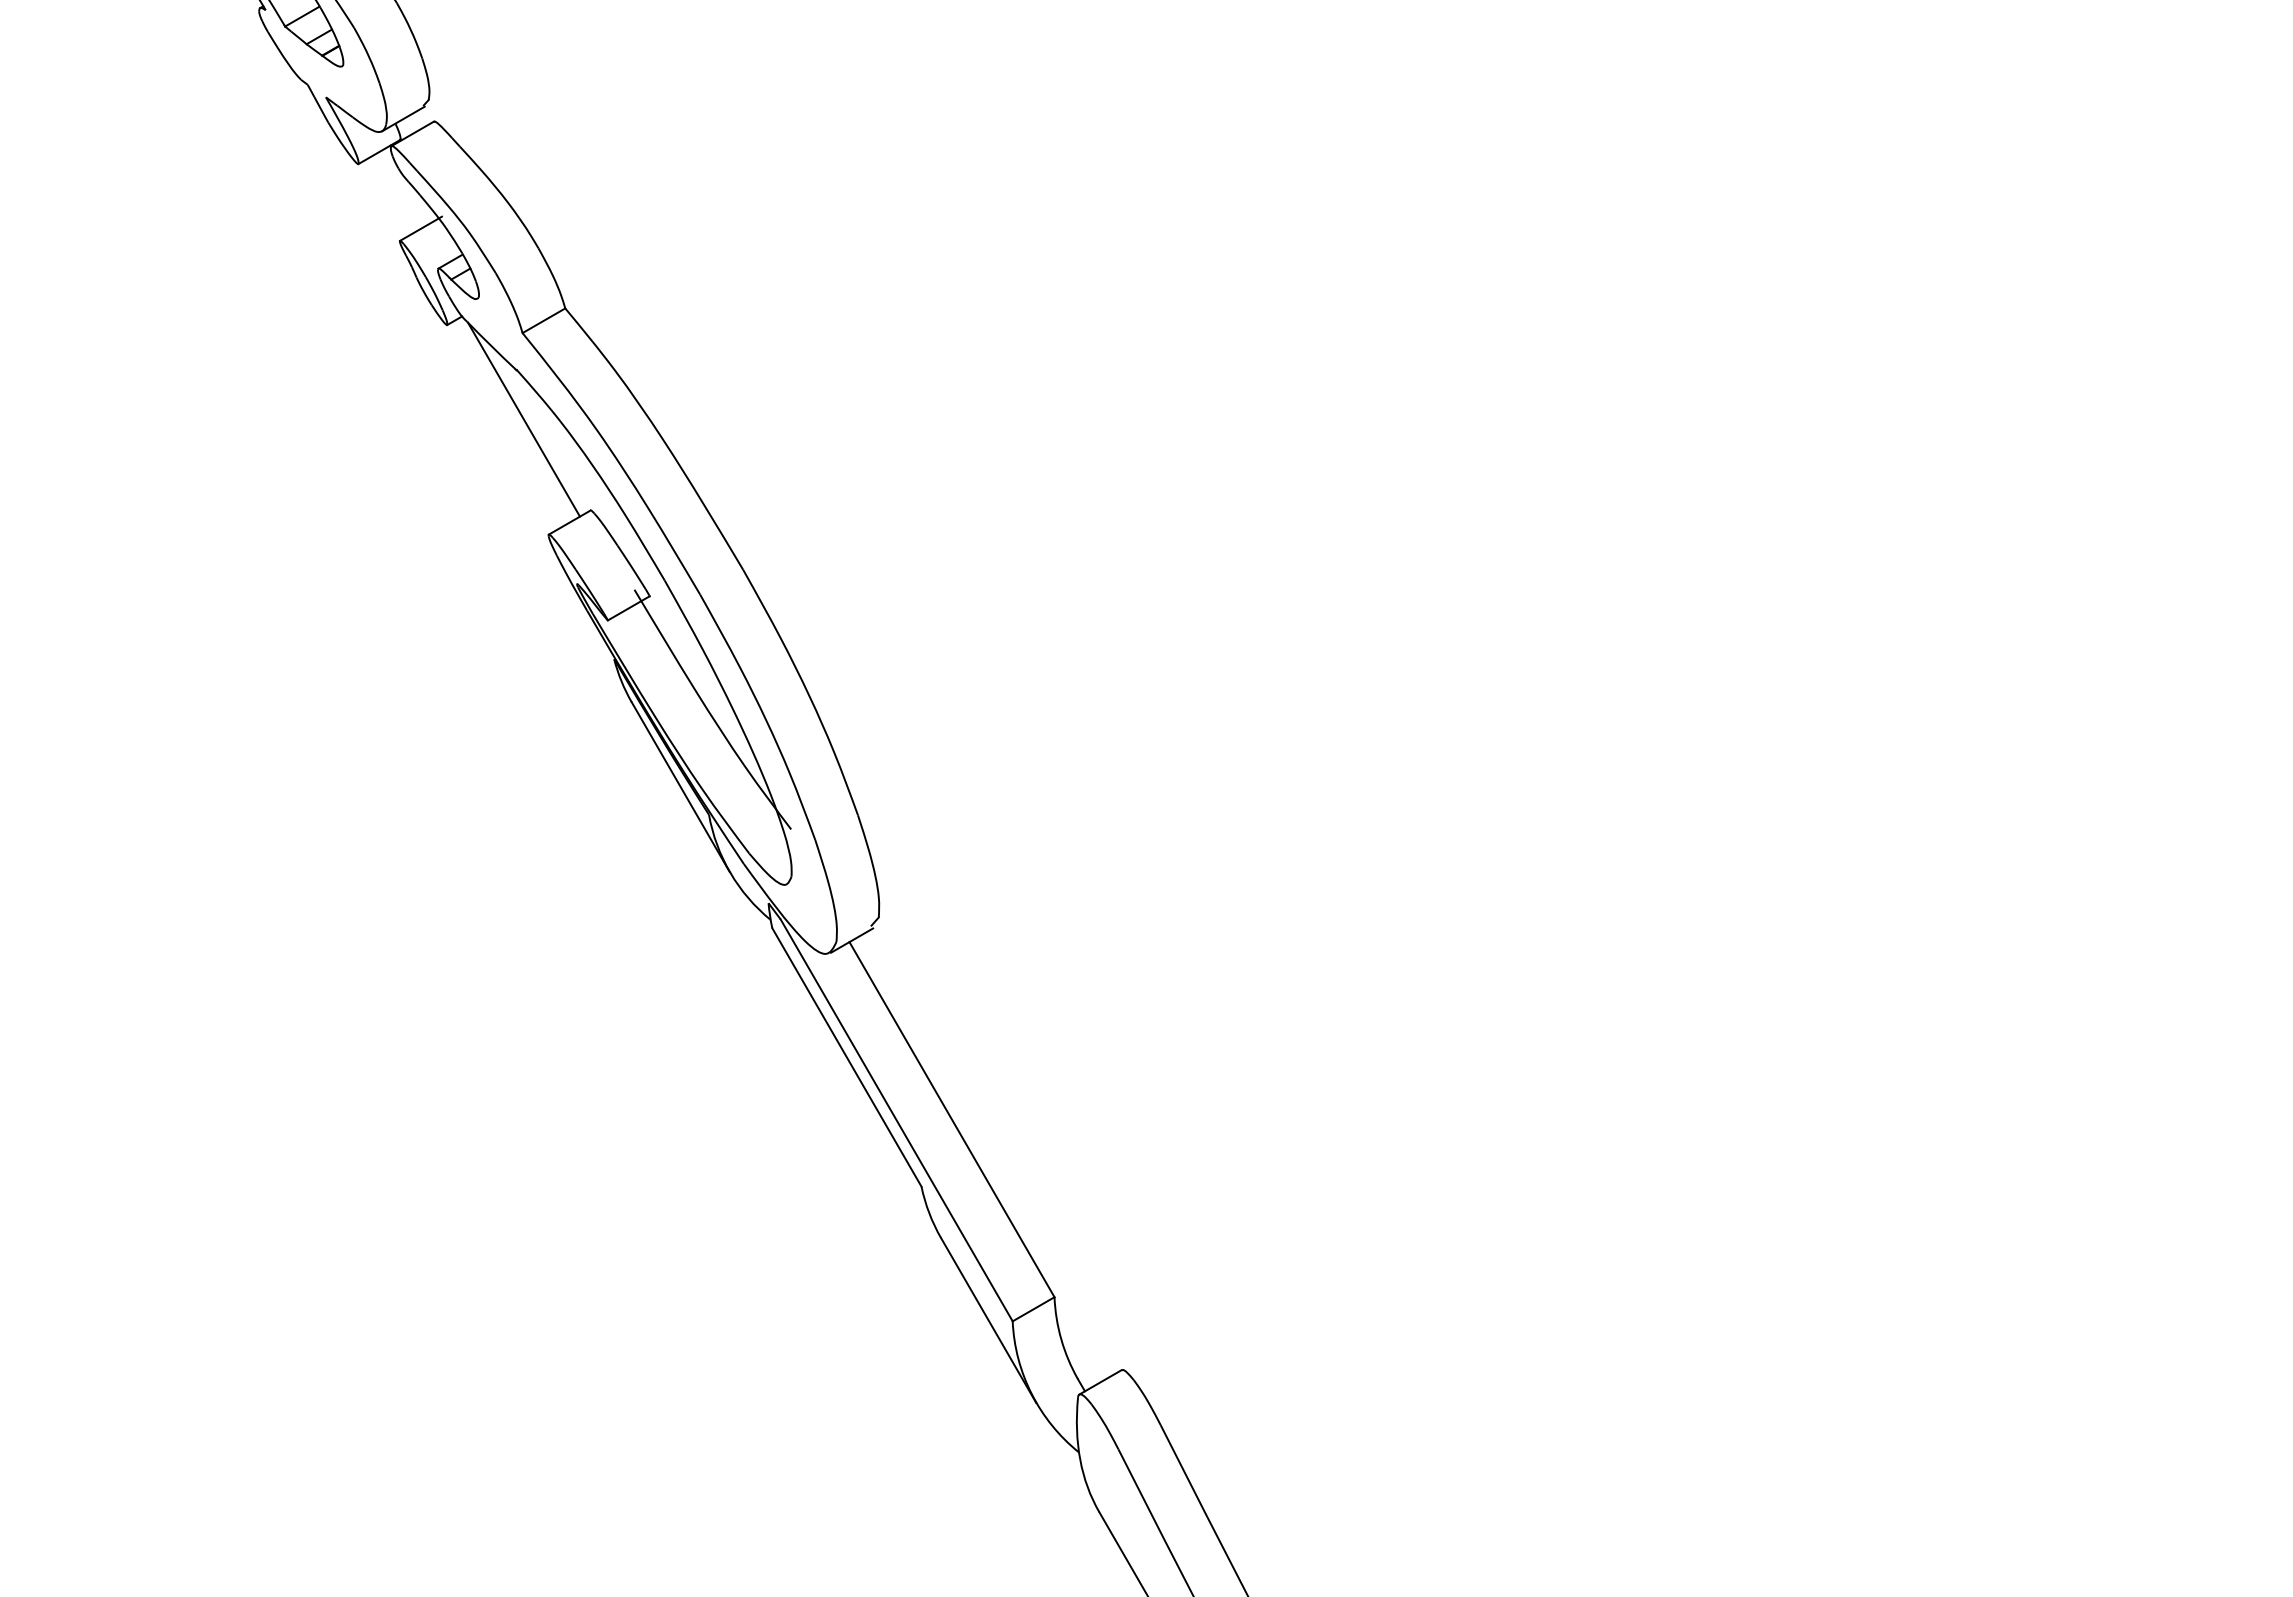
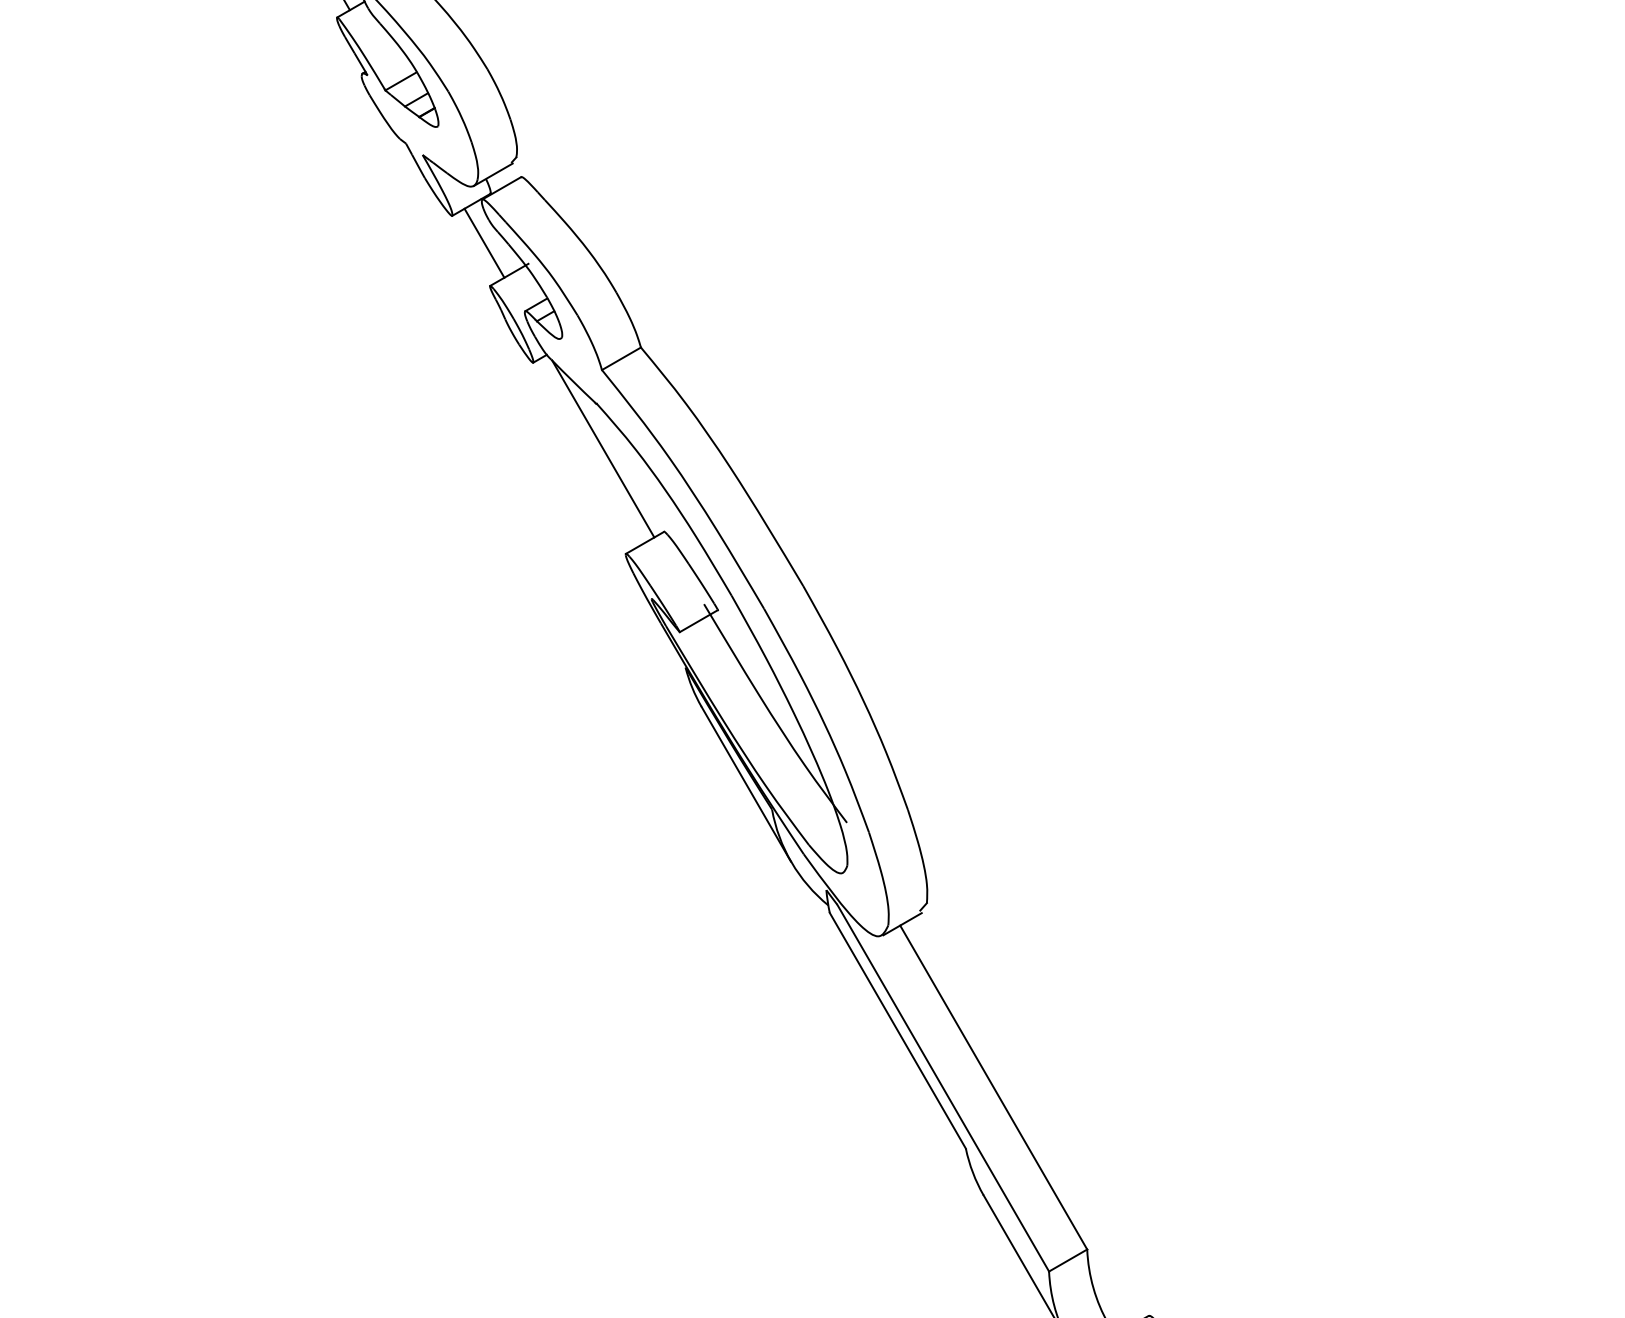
line: (393, 193) -> (484, 242), added

